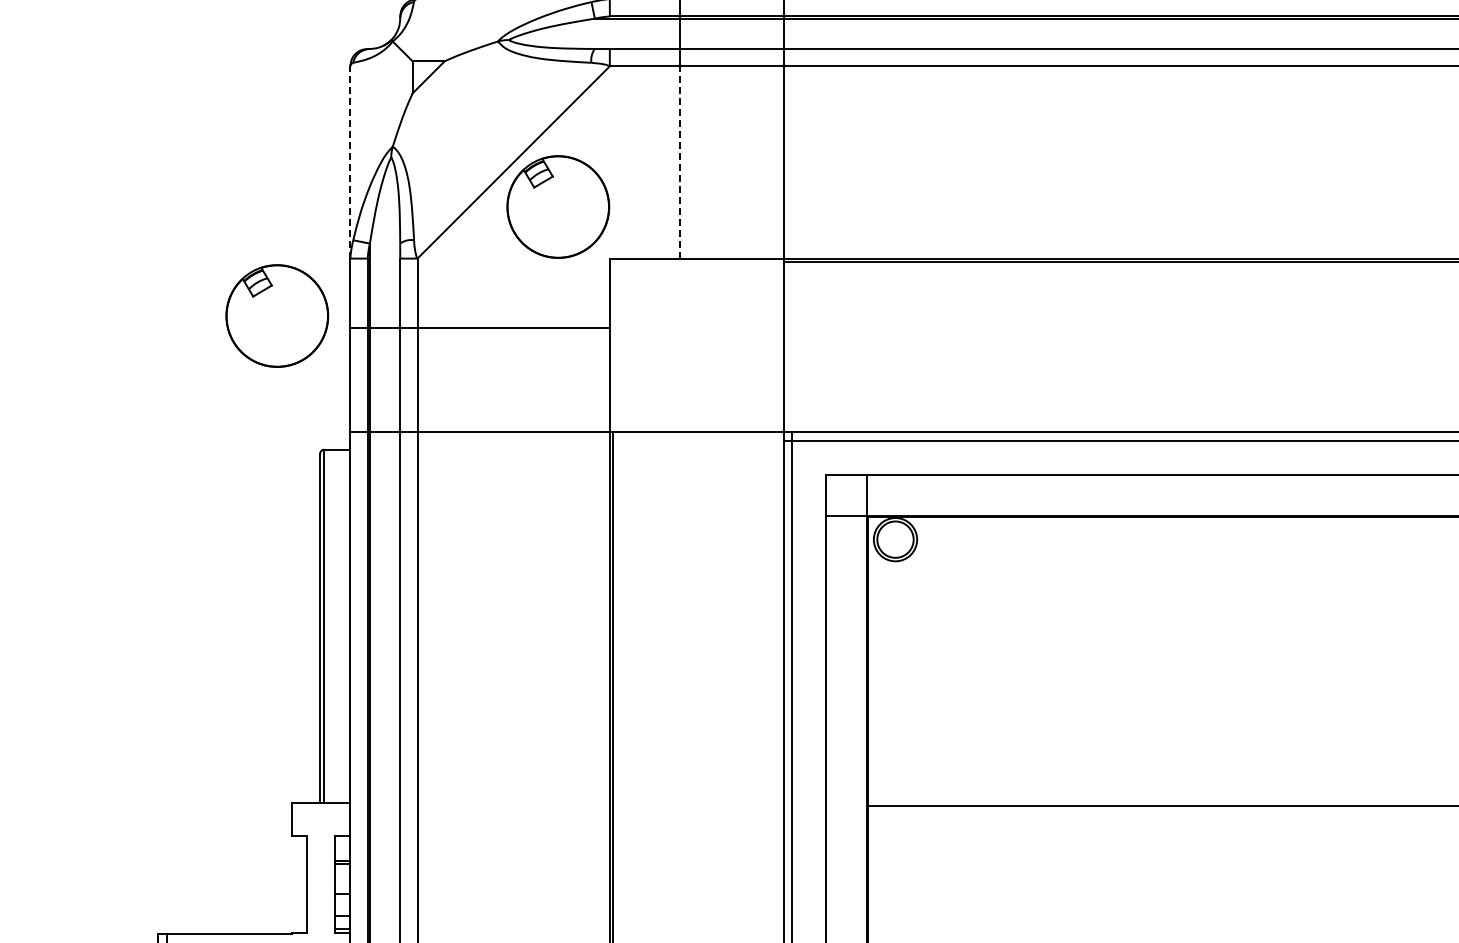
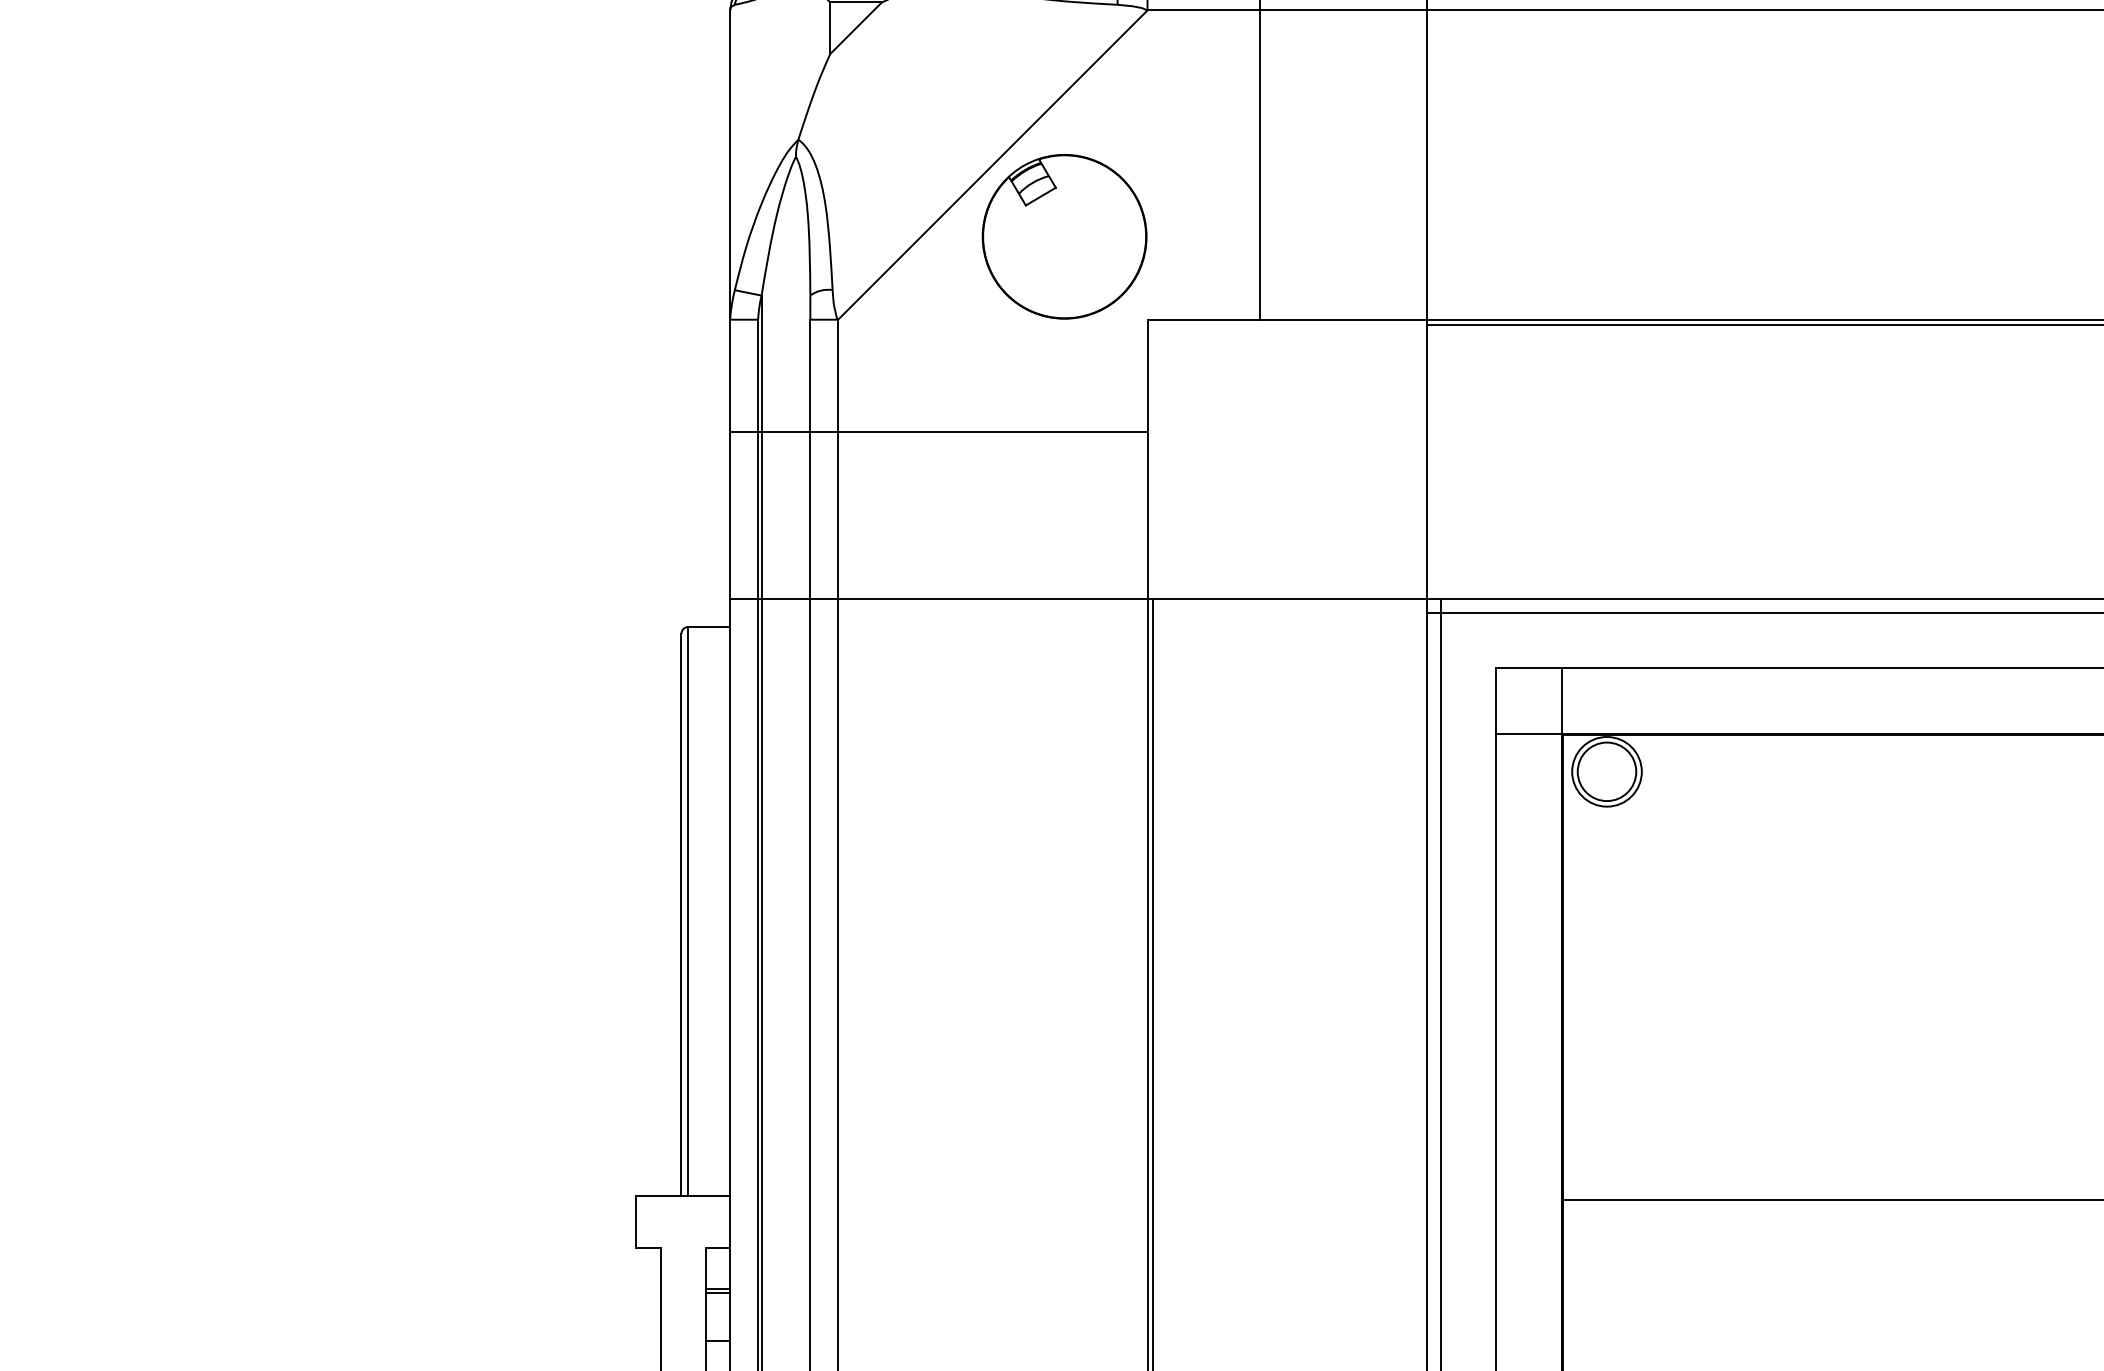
line: (350, 161) -> (730, 163), dashed -> solid
line: (679, 162) -> (1259, 165), dashed -> solid
part: (277, 315) -> (612, 411), removed

